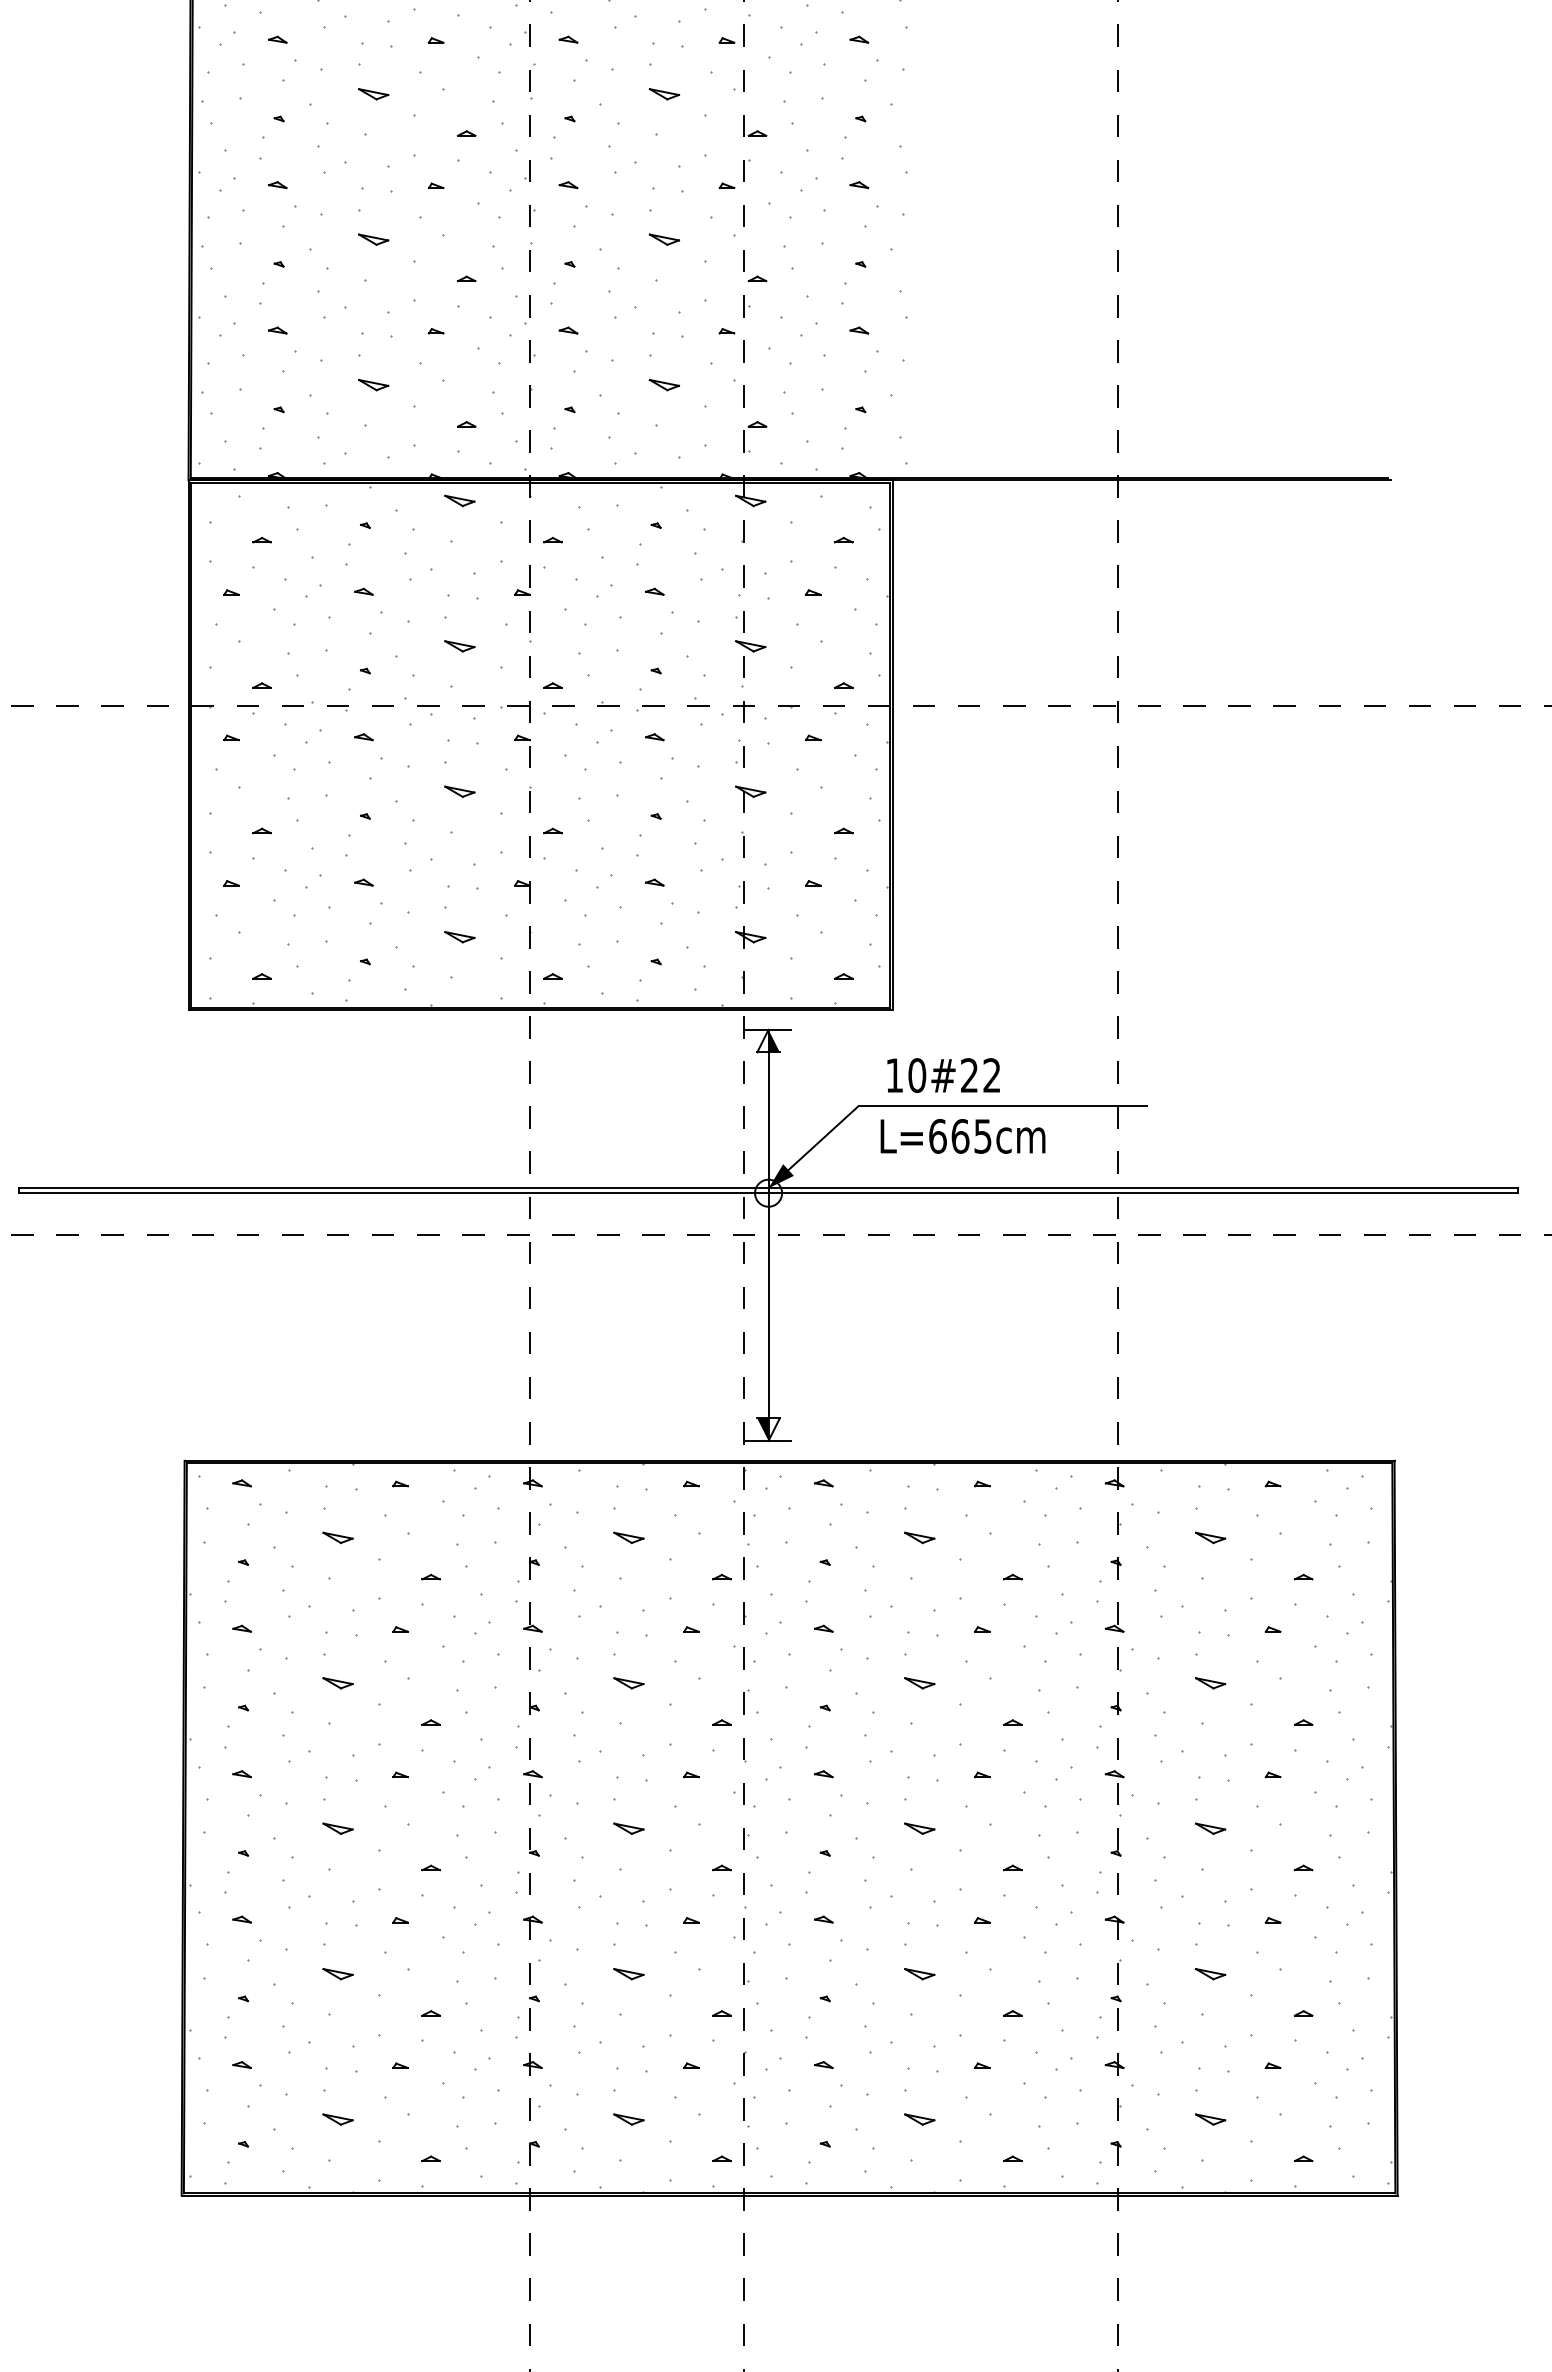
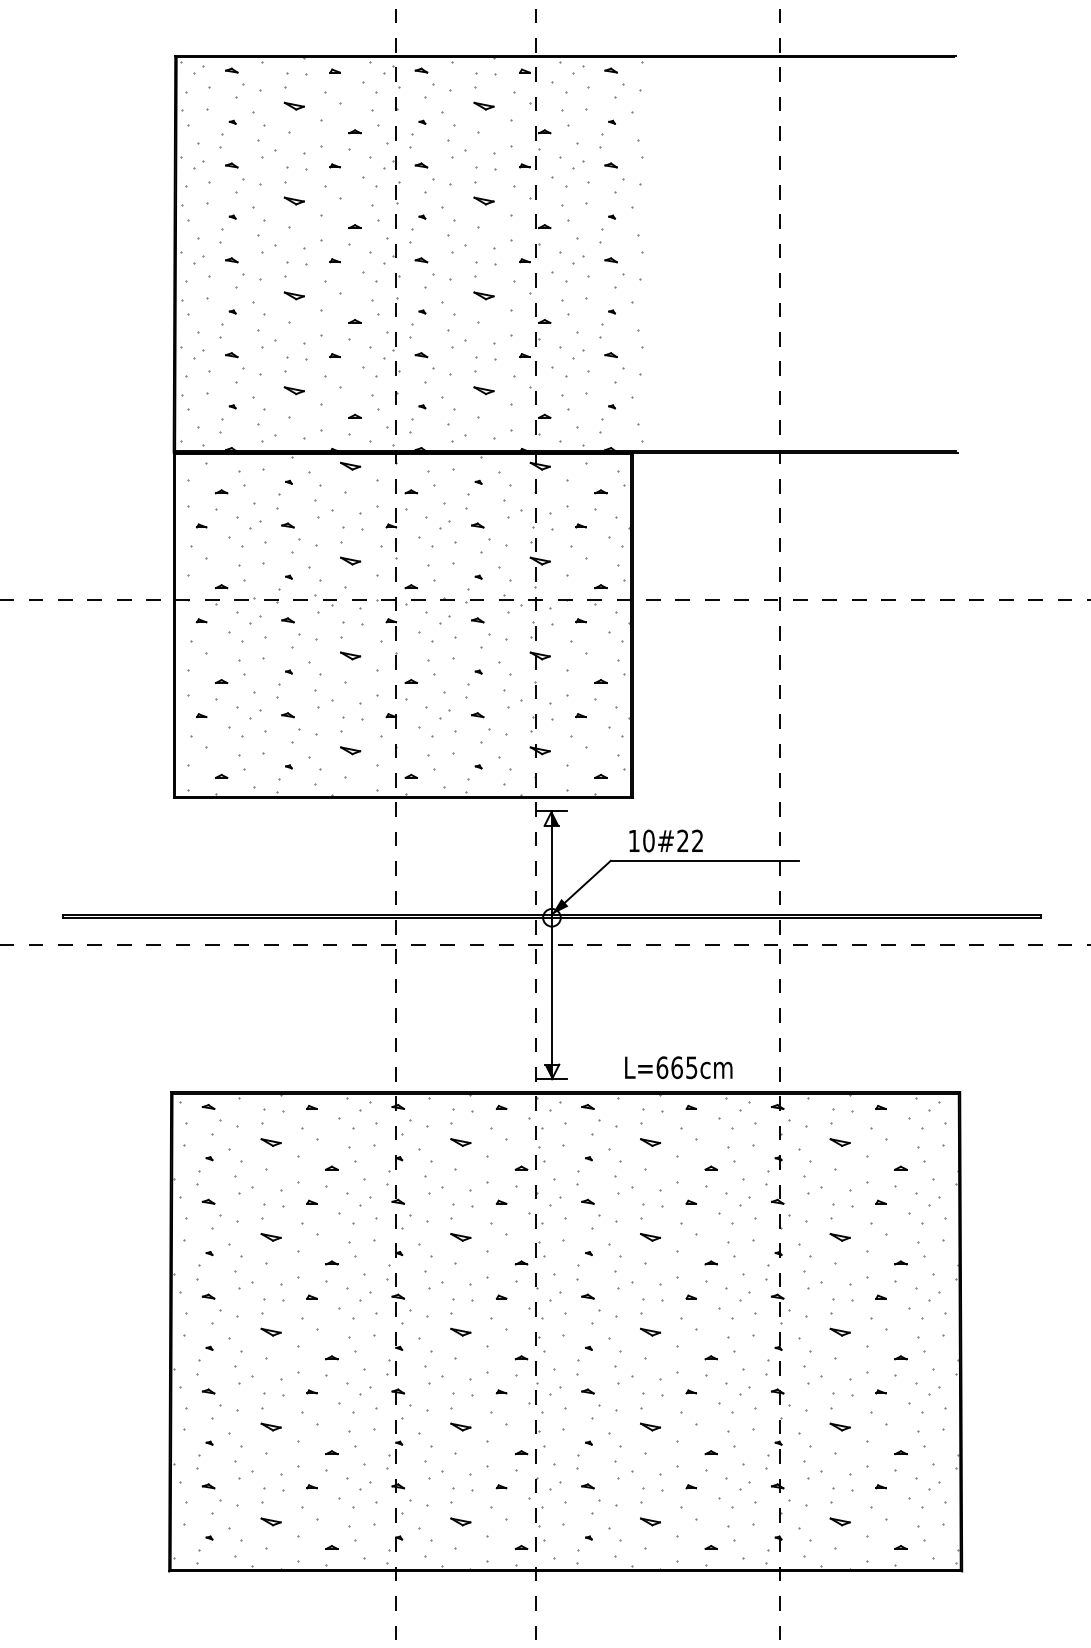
text: (962, 1136) -> (678, 1067), moved

